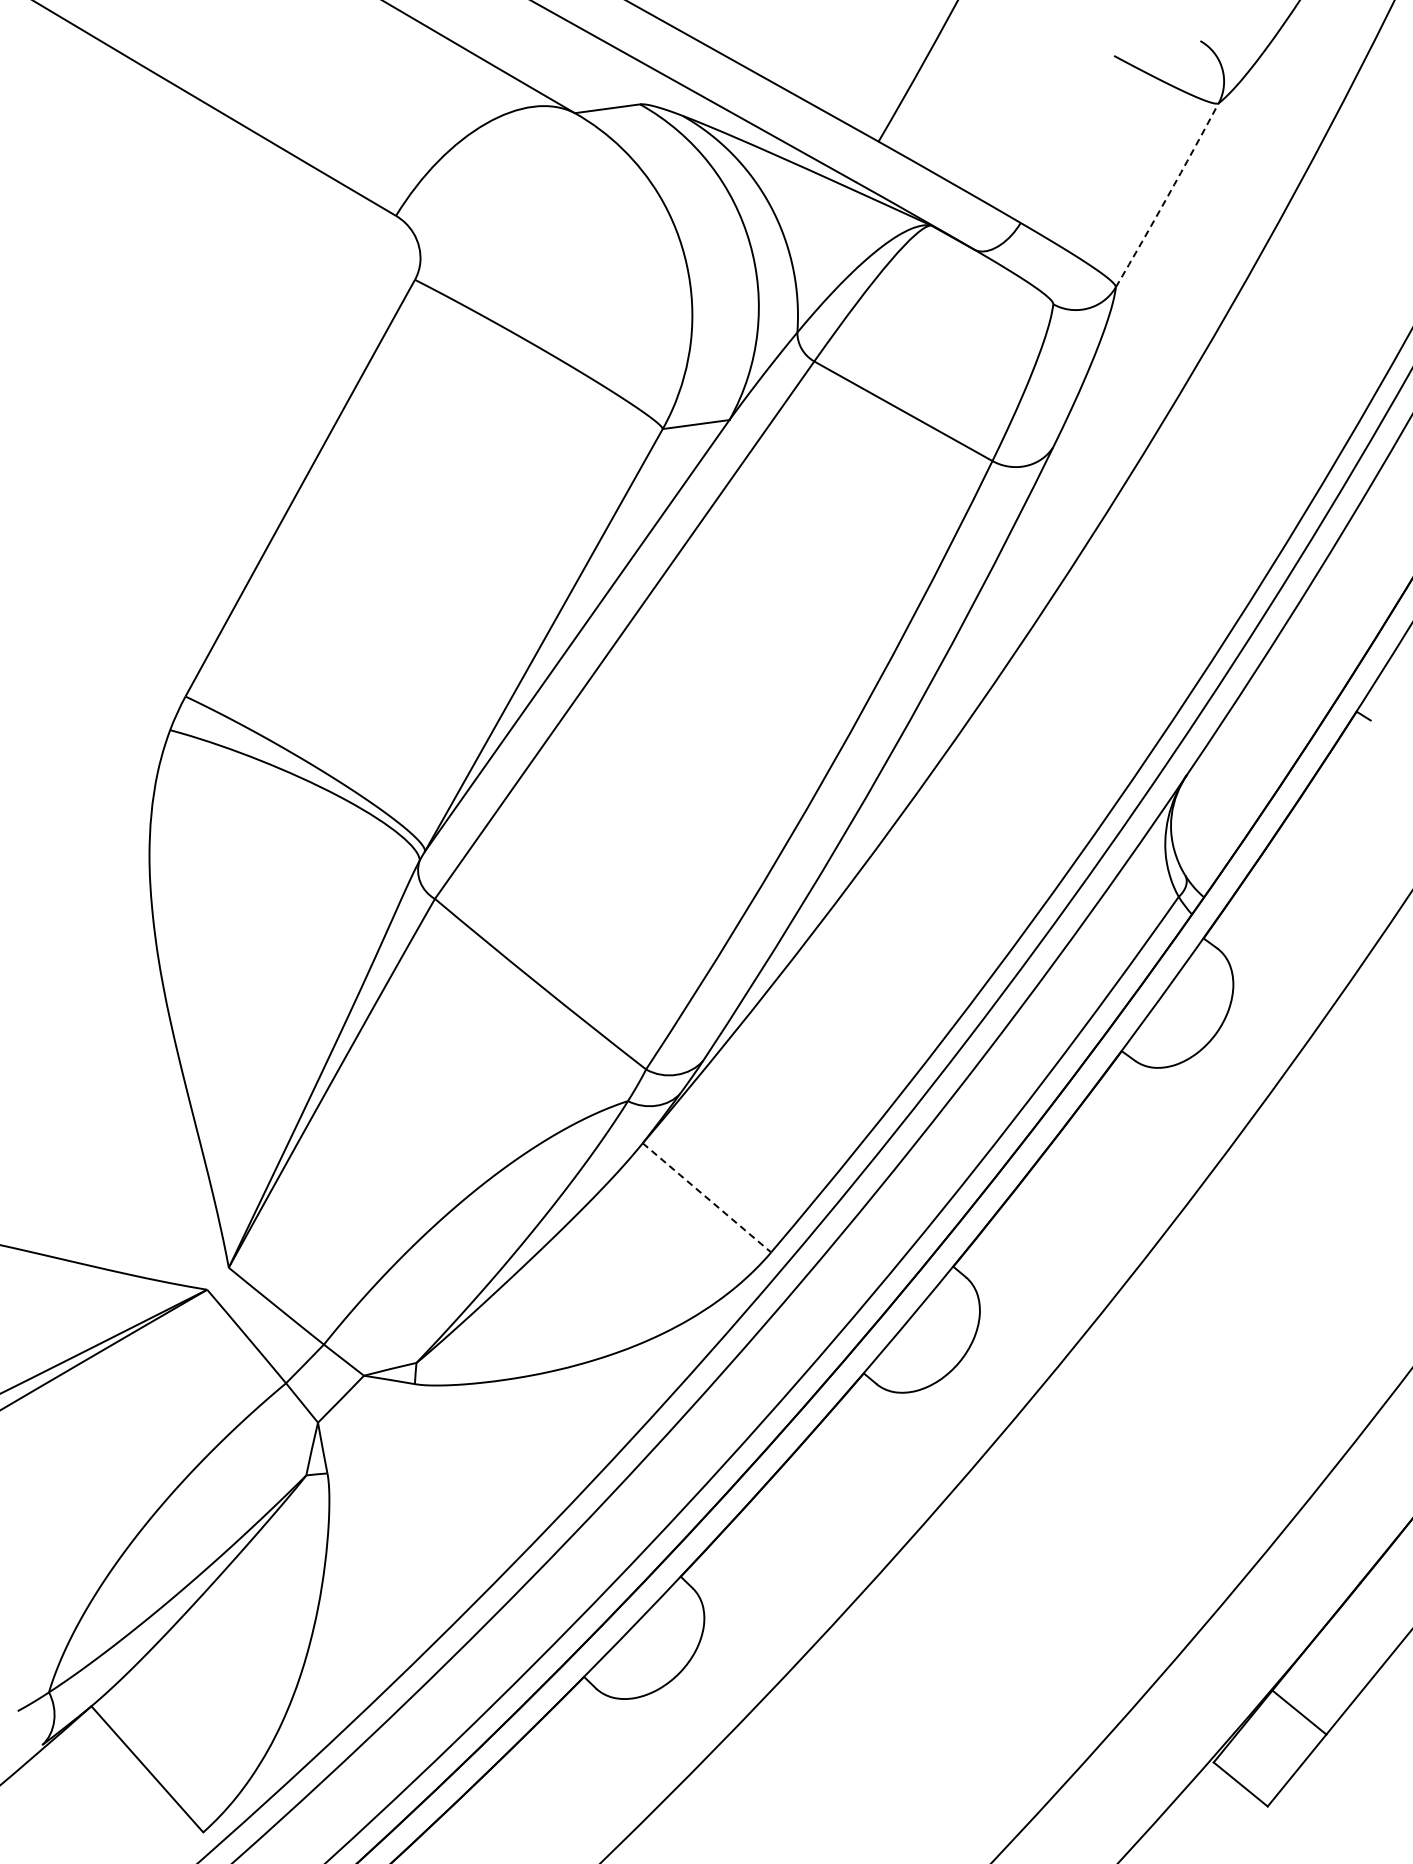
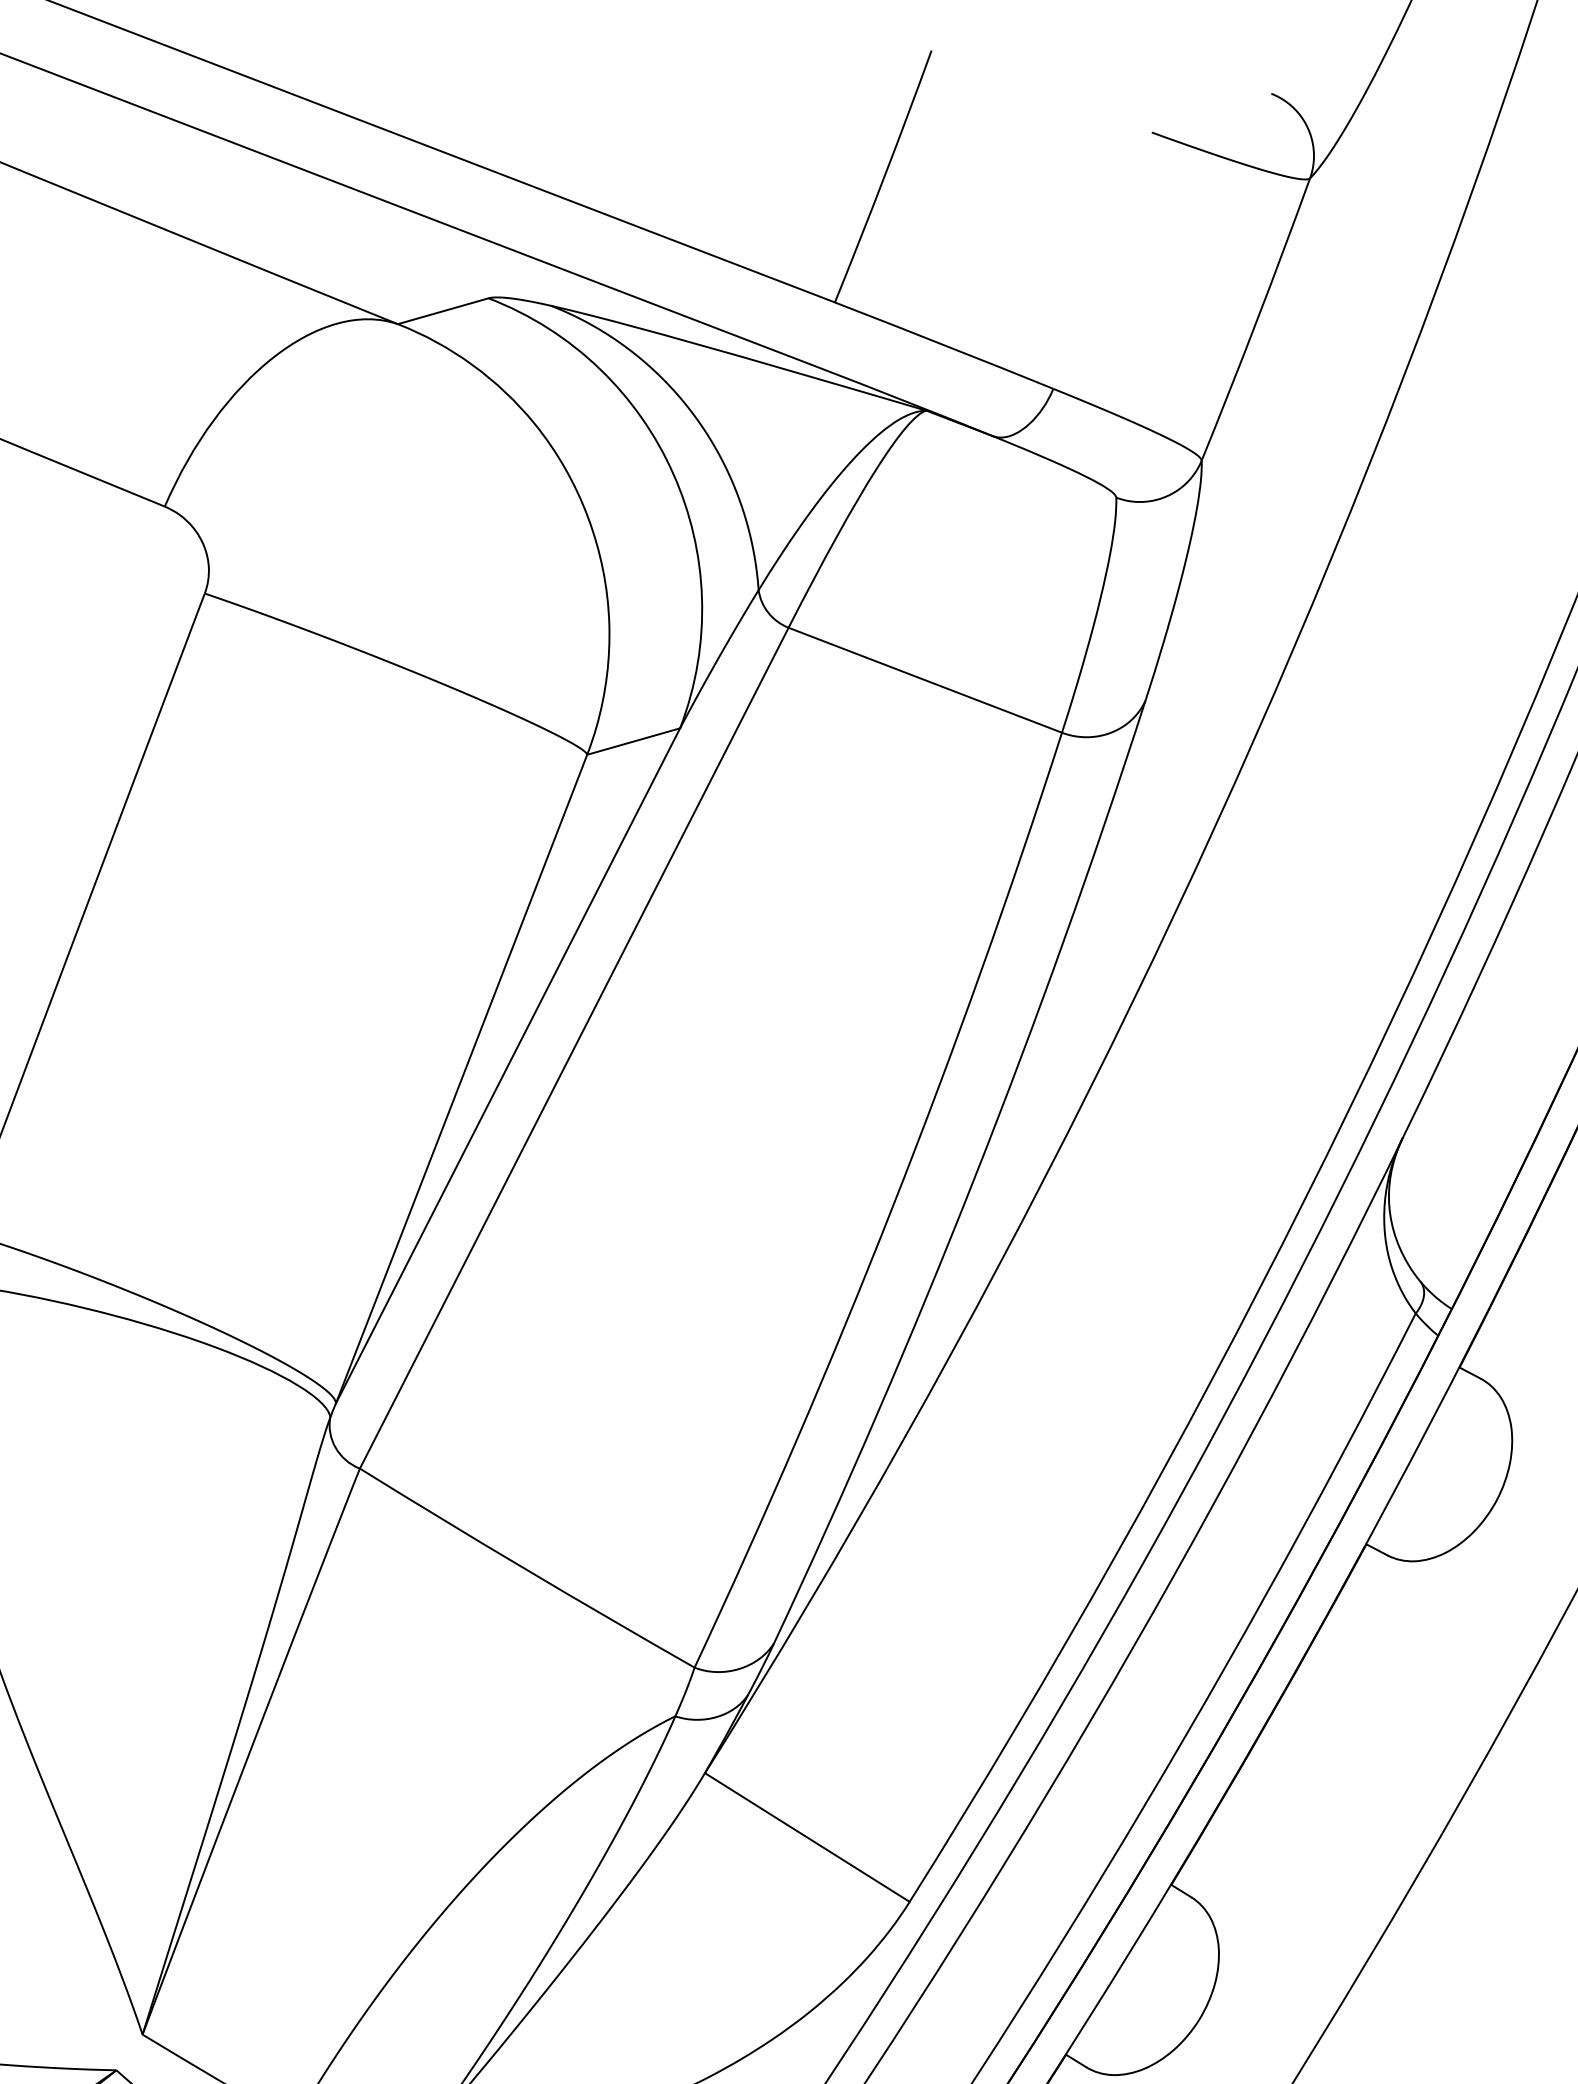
arc: (1168, 195) -> (1257, 319), dashed -> solid
line: (707, 1198) -> (808, 1838), dashed -> solid

